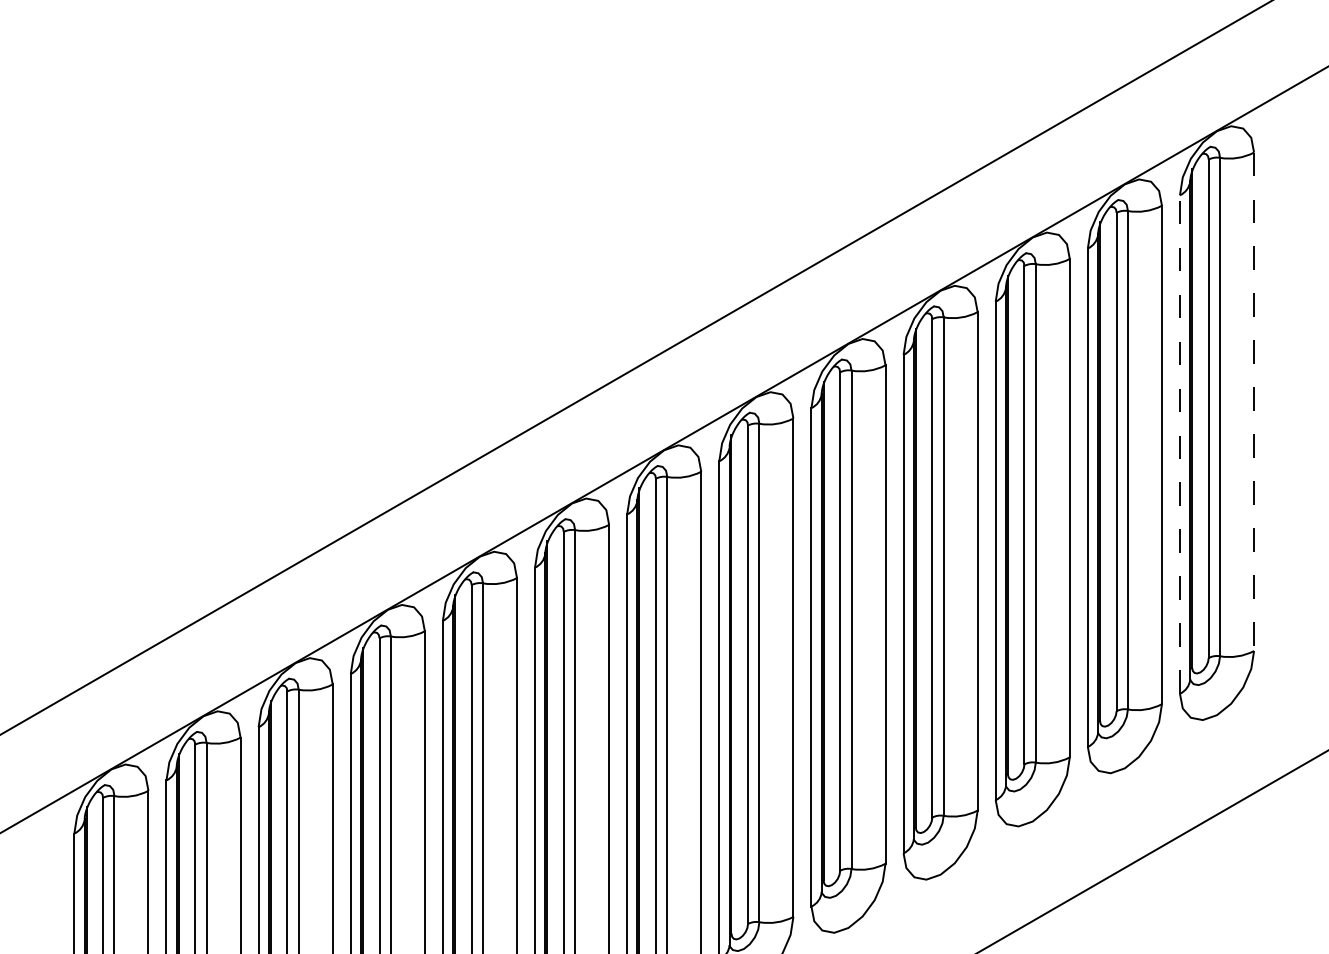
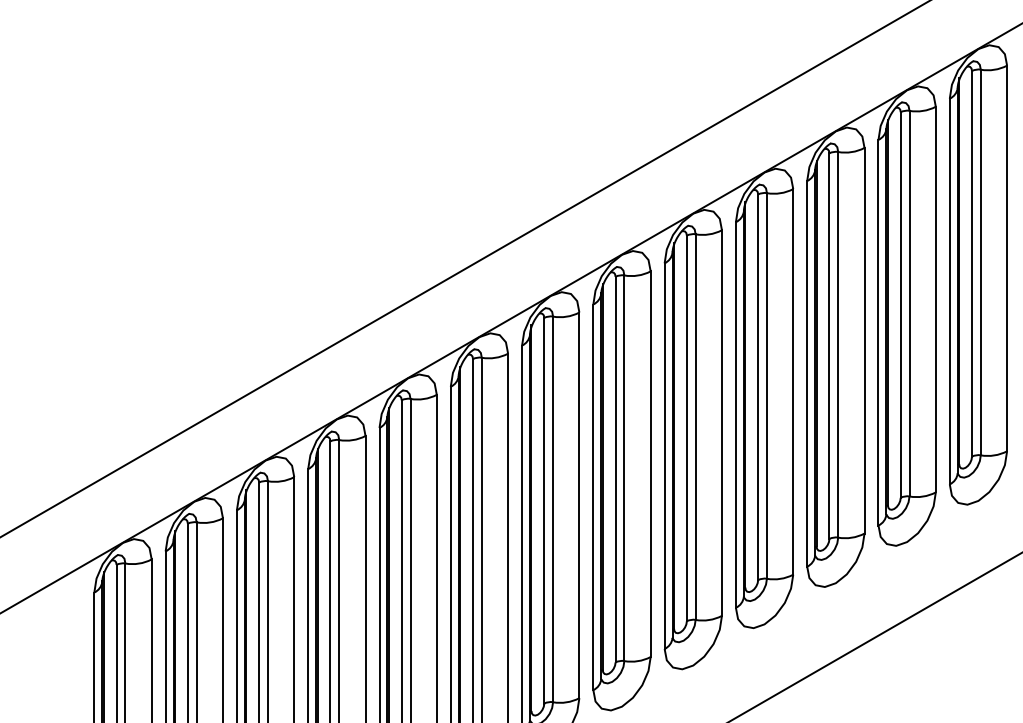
line: (1254, 402) -> (1007, 259), dashed -> solid
line: (1179, 444) -> (949, 291), dashed -> solid

